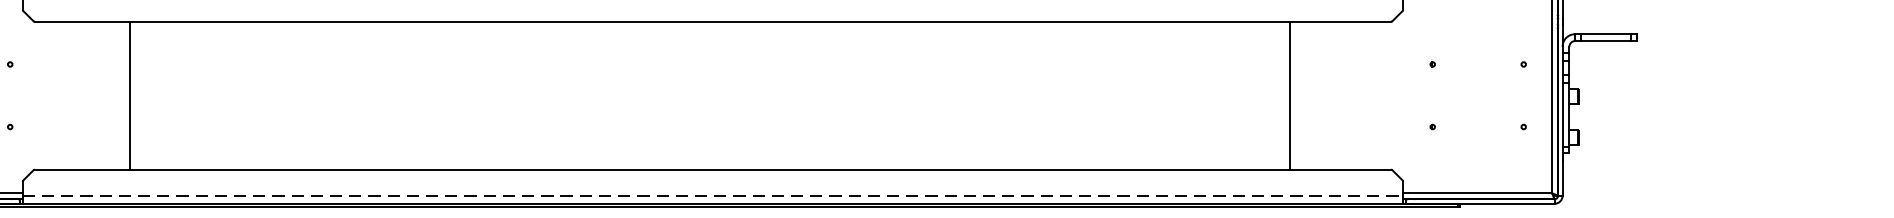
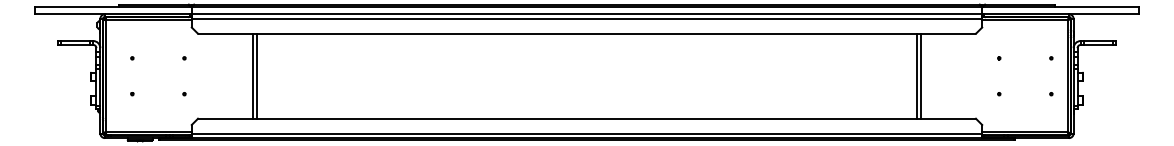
line: (135, 94) -> (256, 75), added
line: (1295, 94) -> (920, 75), added
line: (713, 195) -> (587, 133), dashed -> solid

